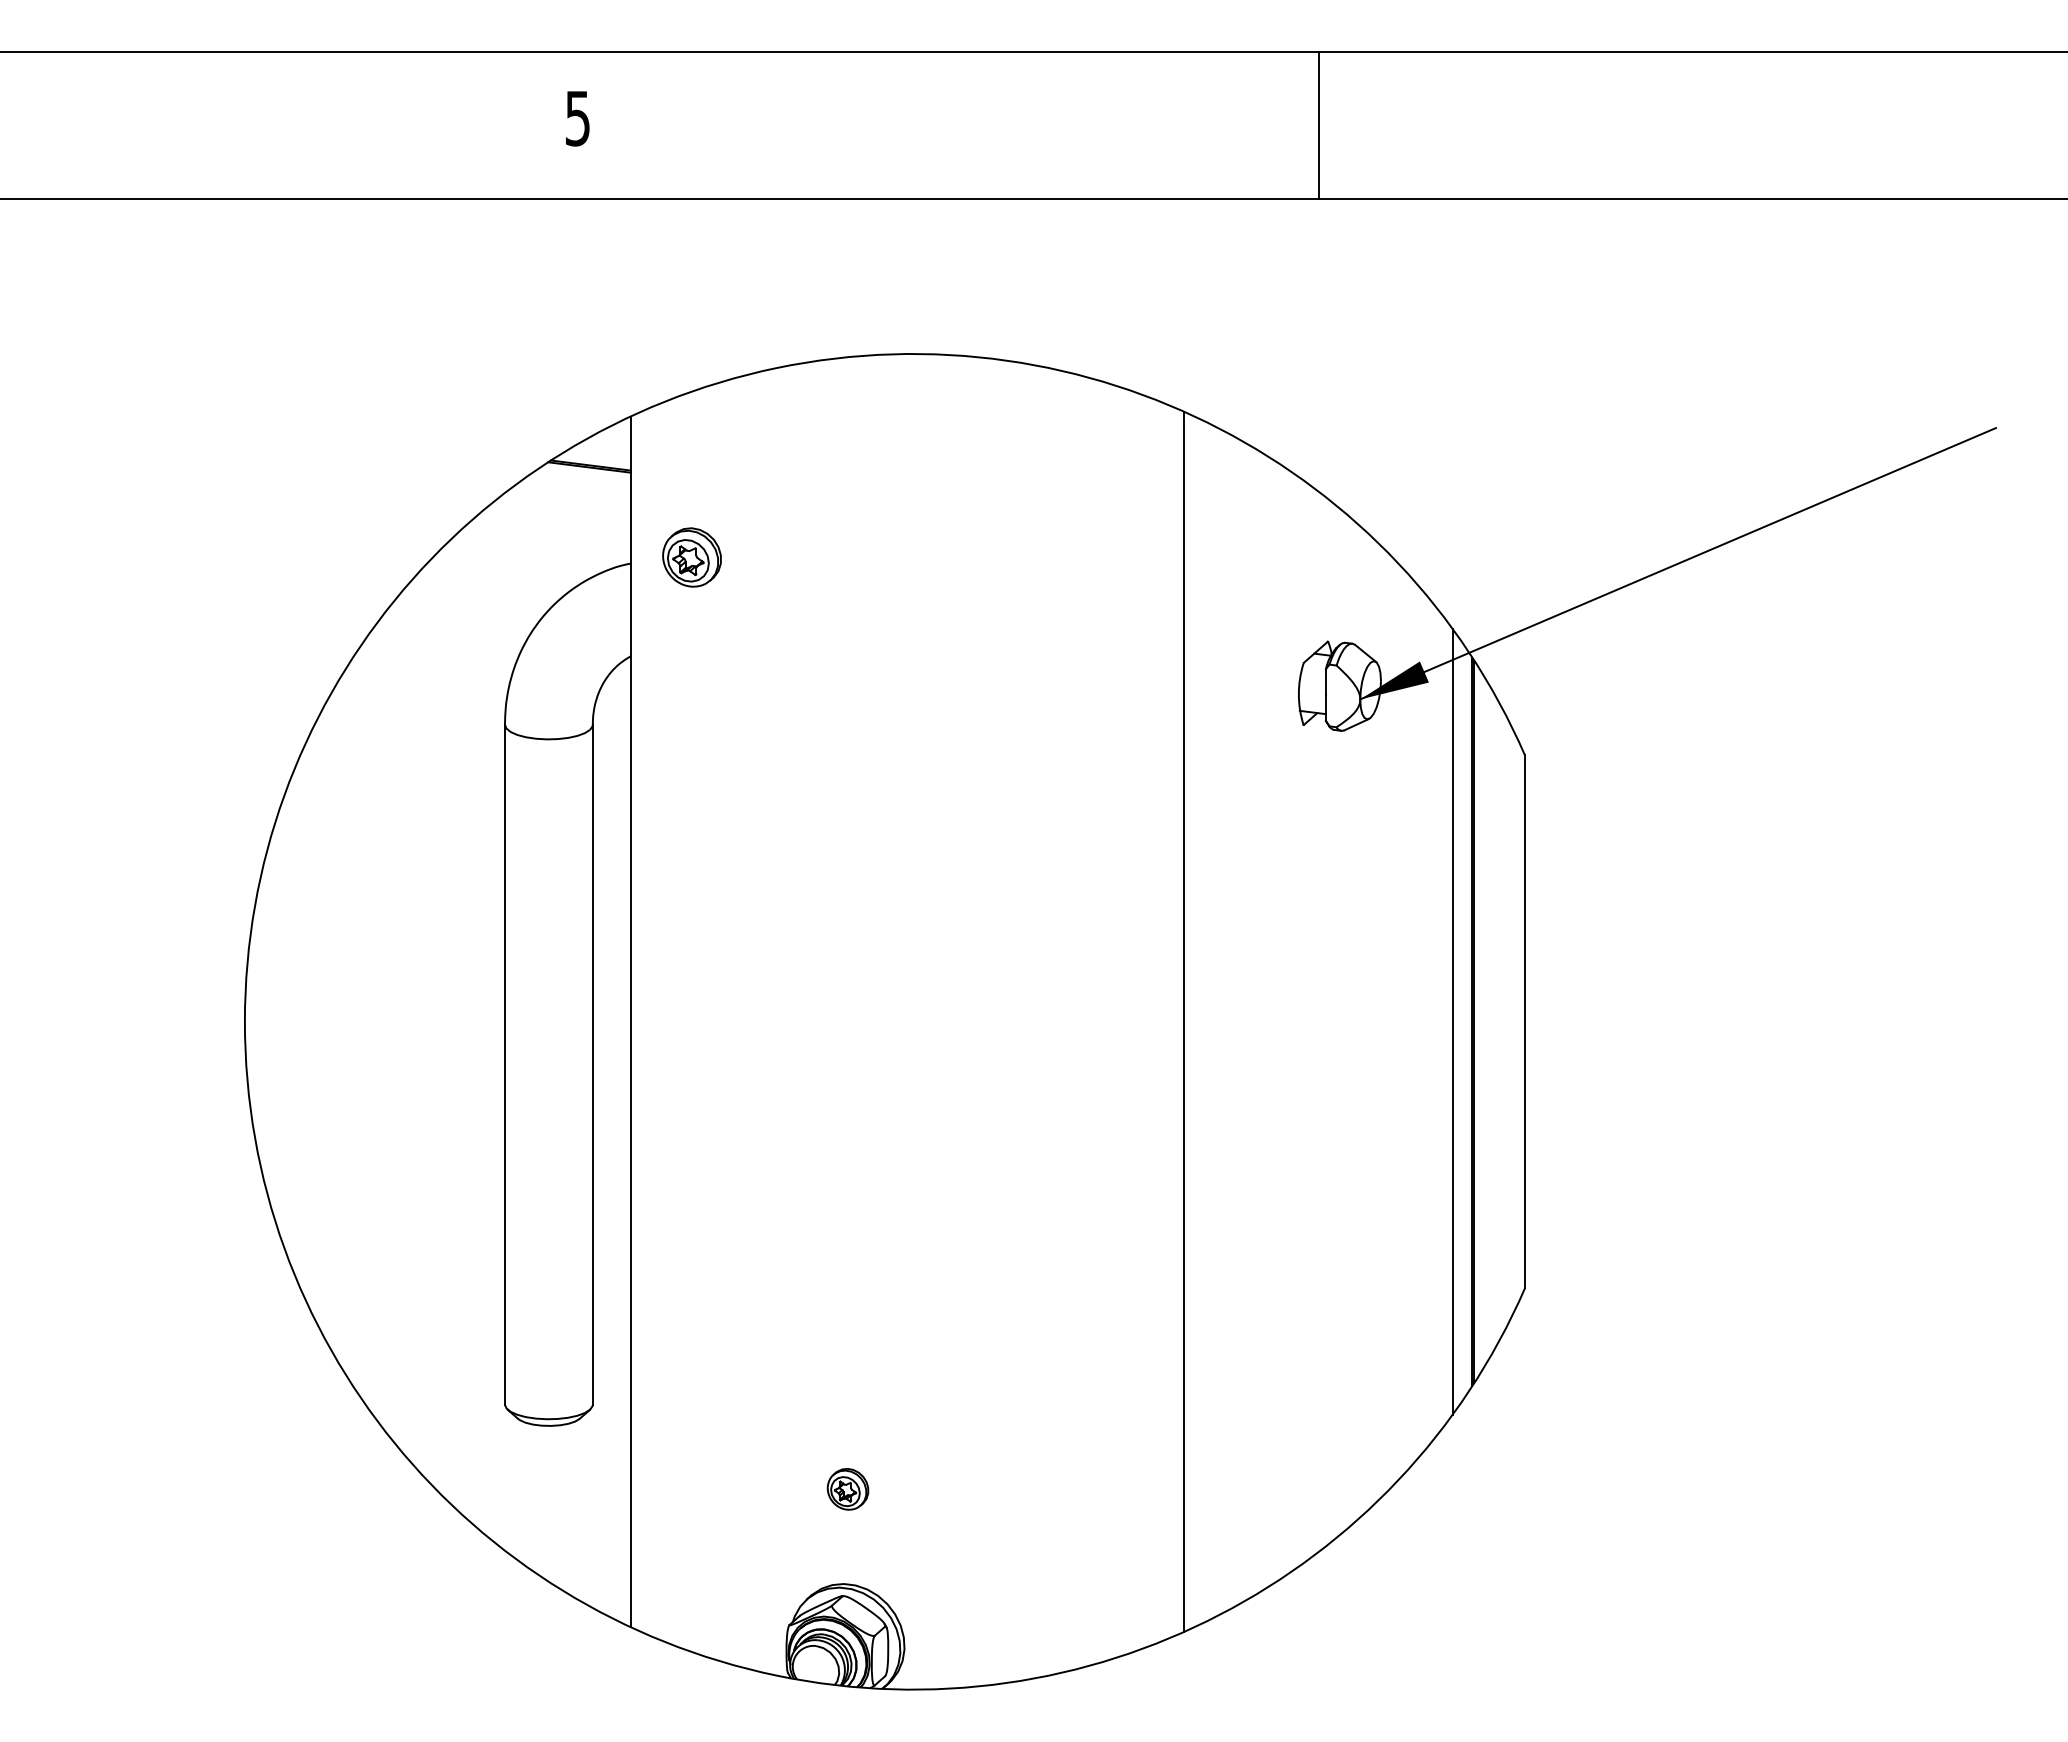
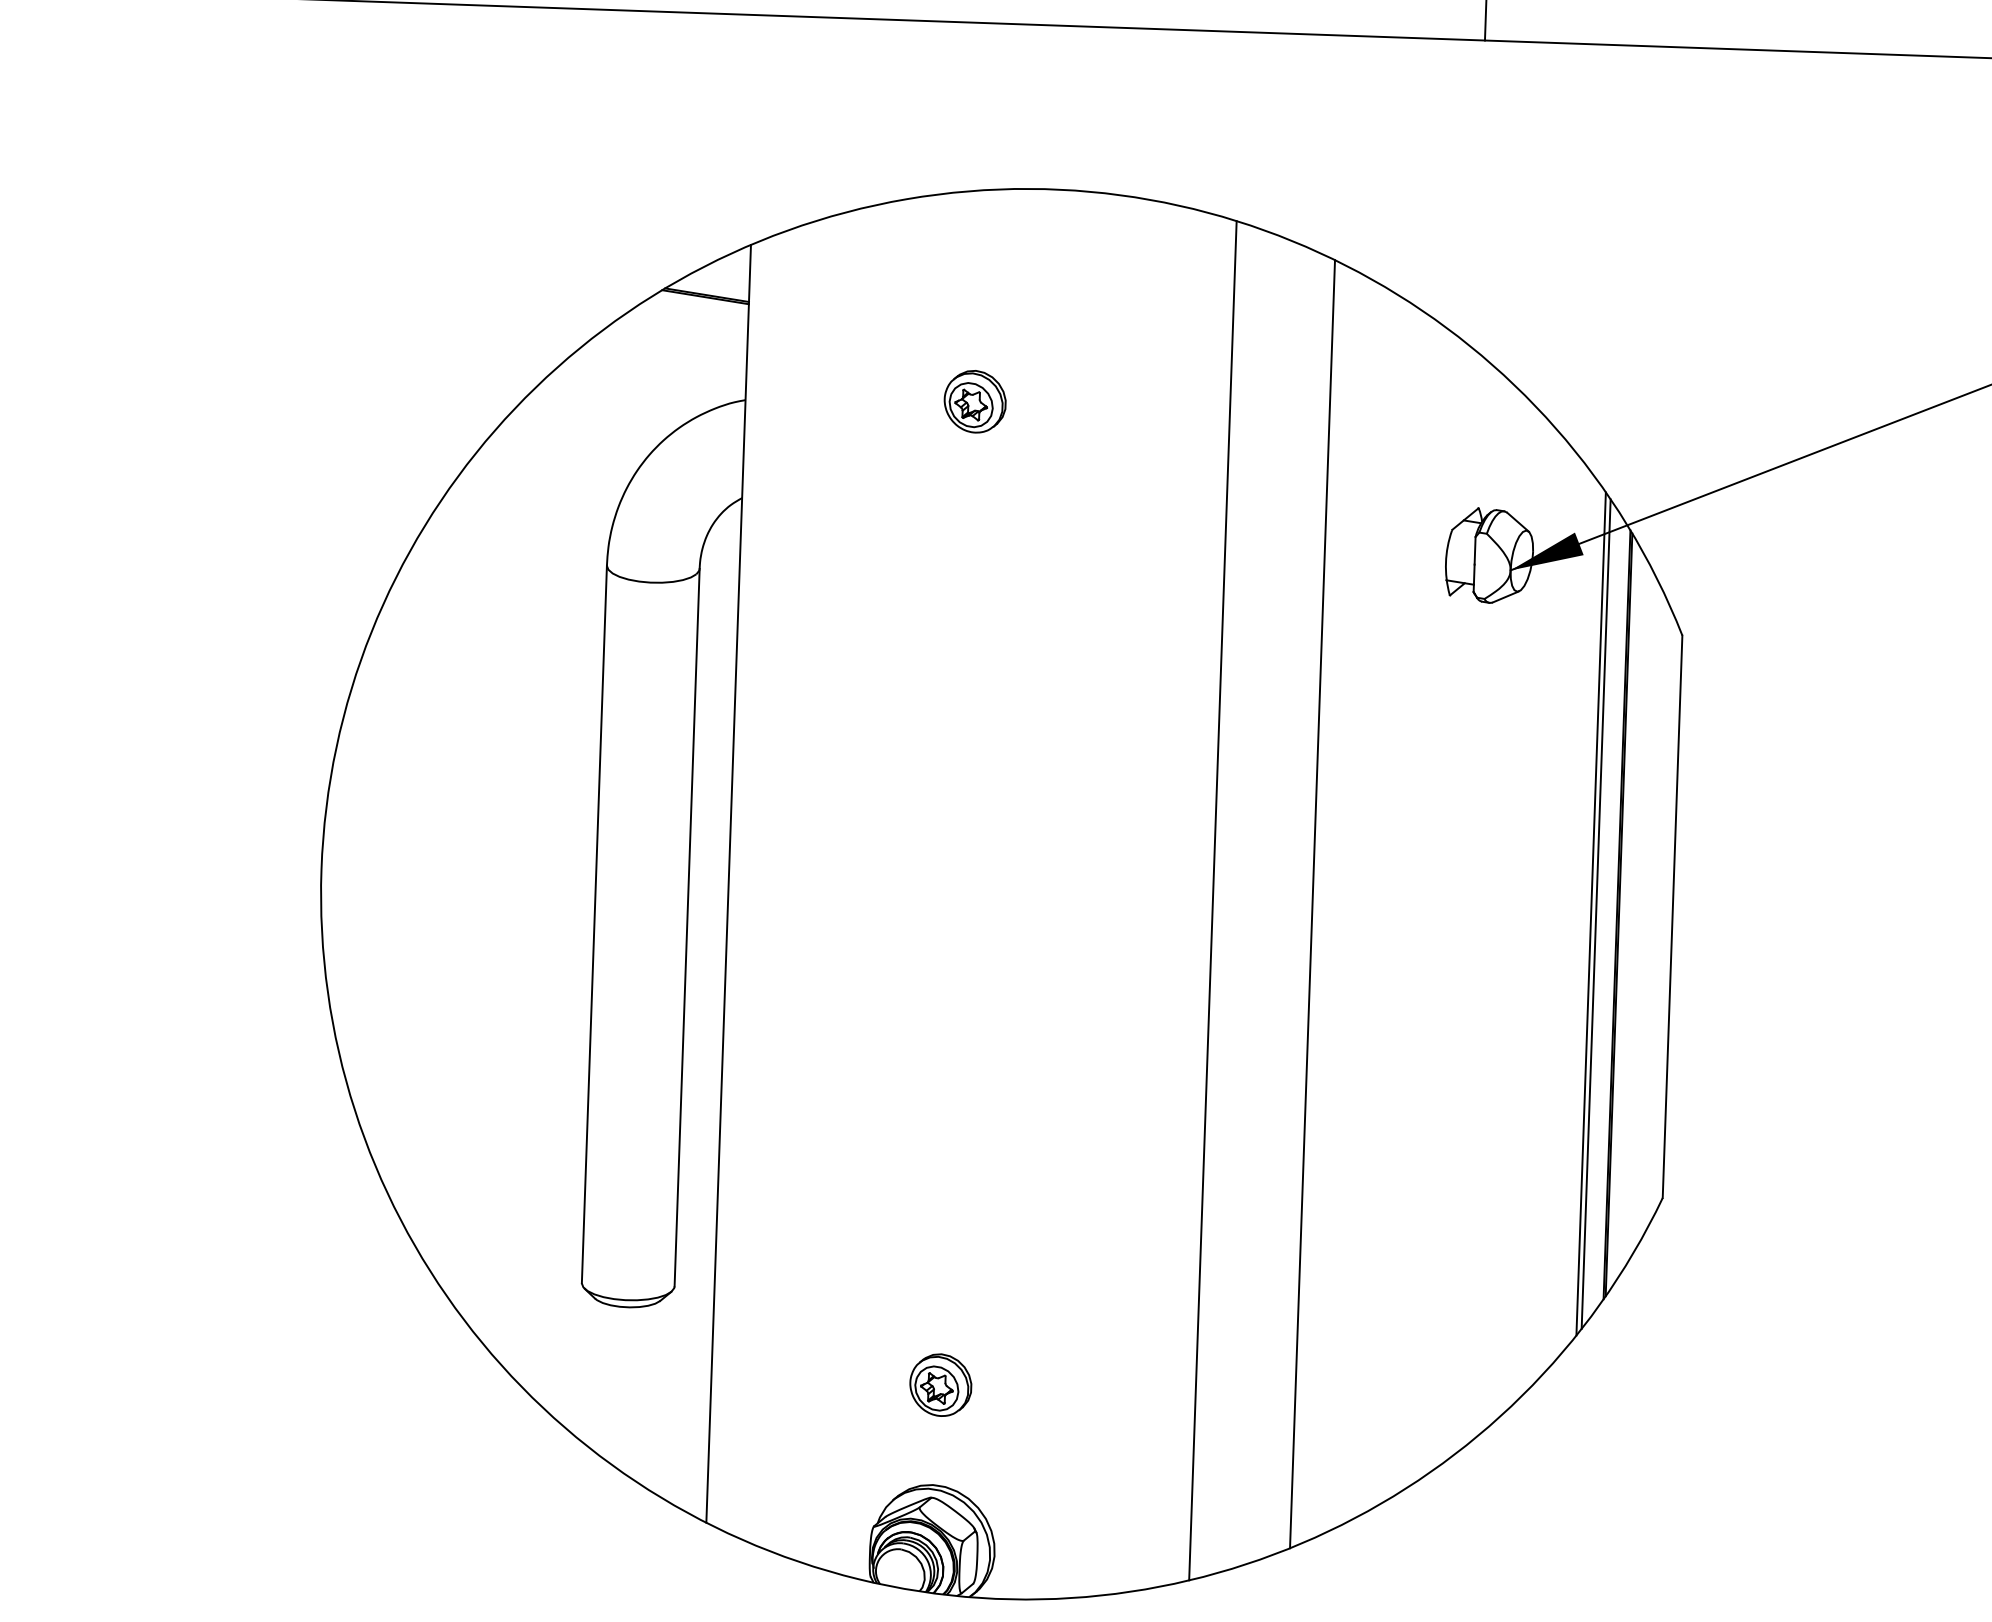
part: (691, 557) -> (974, 401), moved
line: (1089, 1021) -> (1212, 900), added
line: (1447, 1021) -> (1590, 913), added
part: (847, 1489) -> (940, 1385), size x1.43

